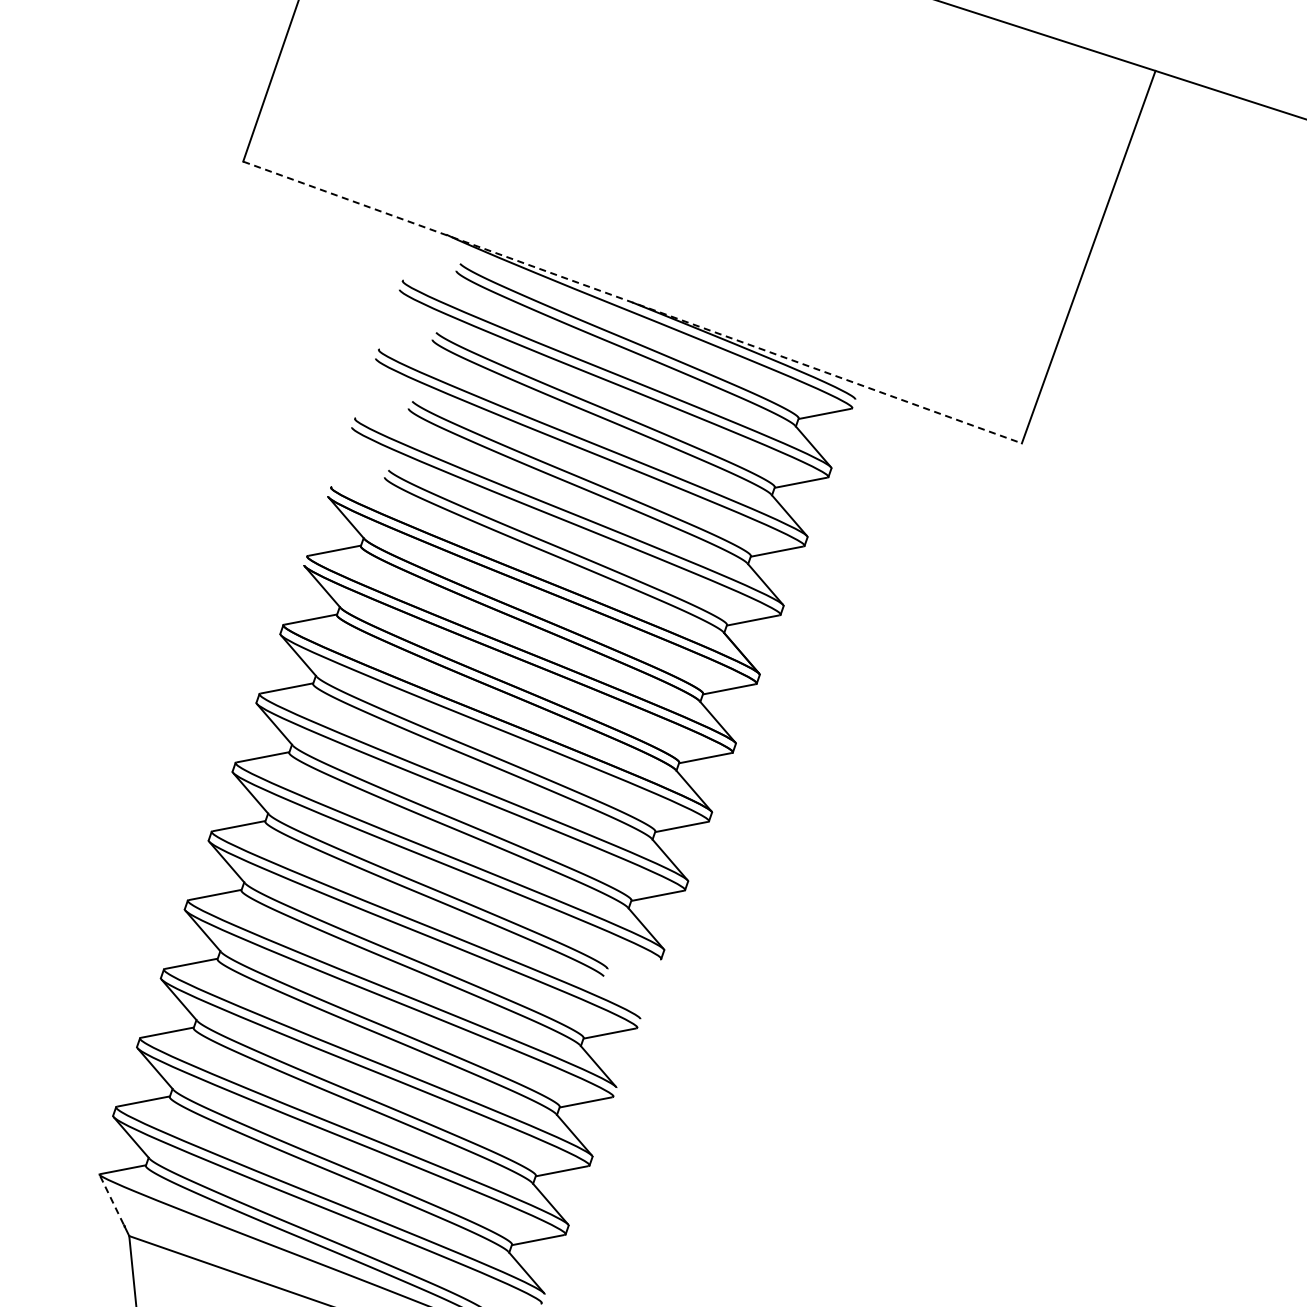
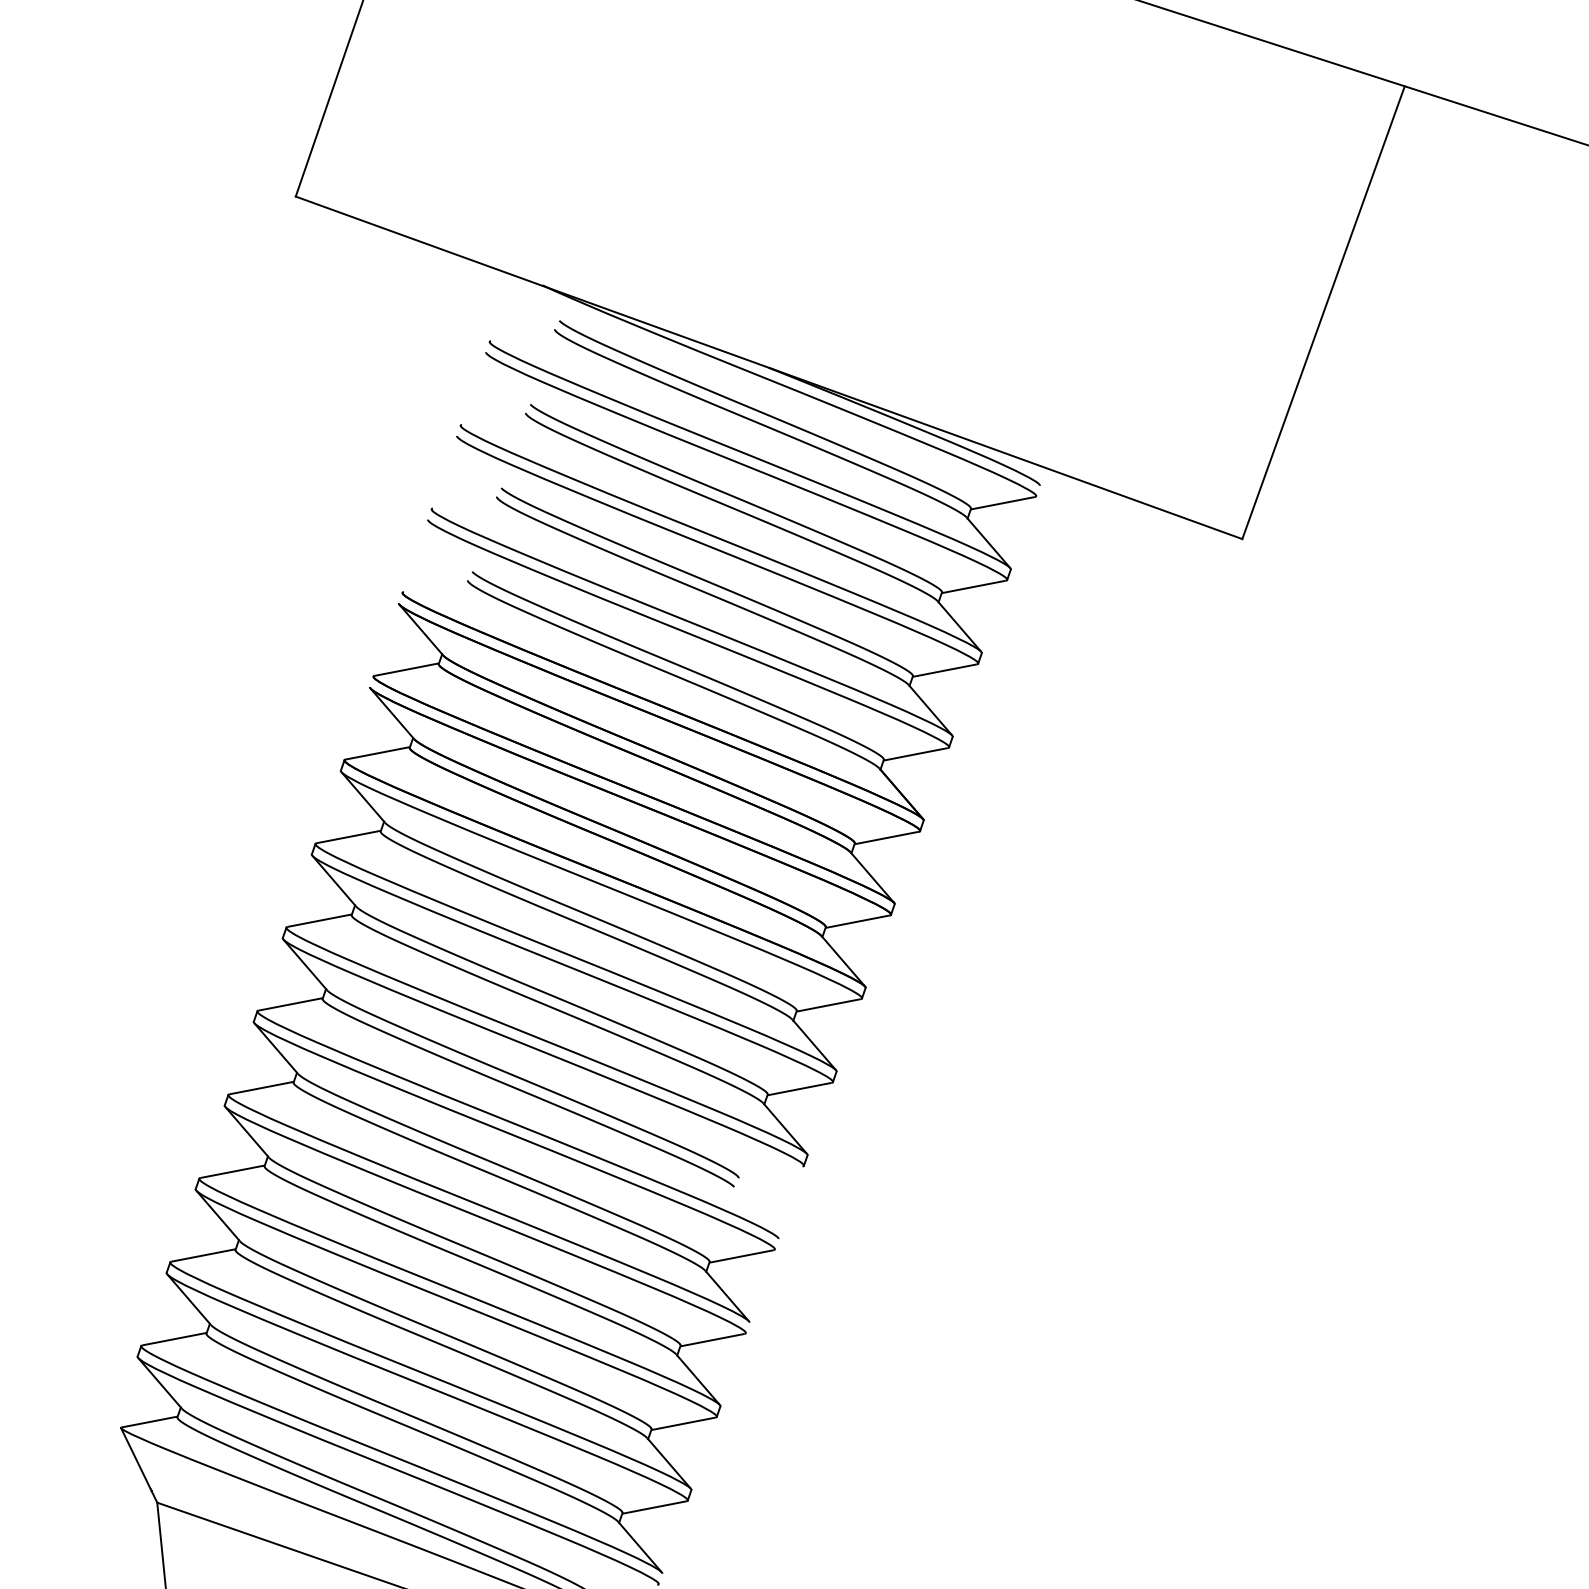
line: (633, 302) -> (770, 367), dashed -> solid
line: (111, 1199) -> (135, 1458), dashed -> solid

